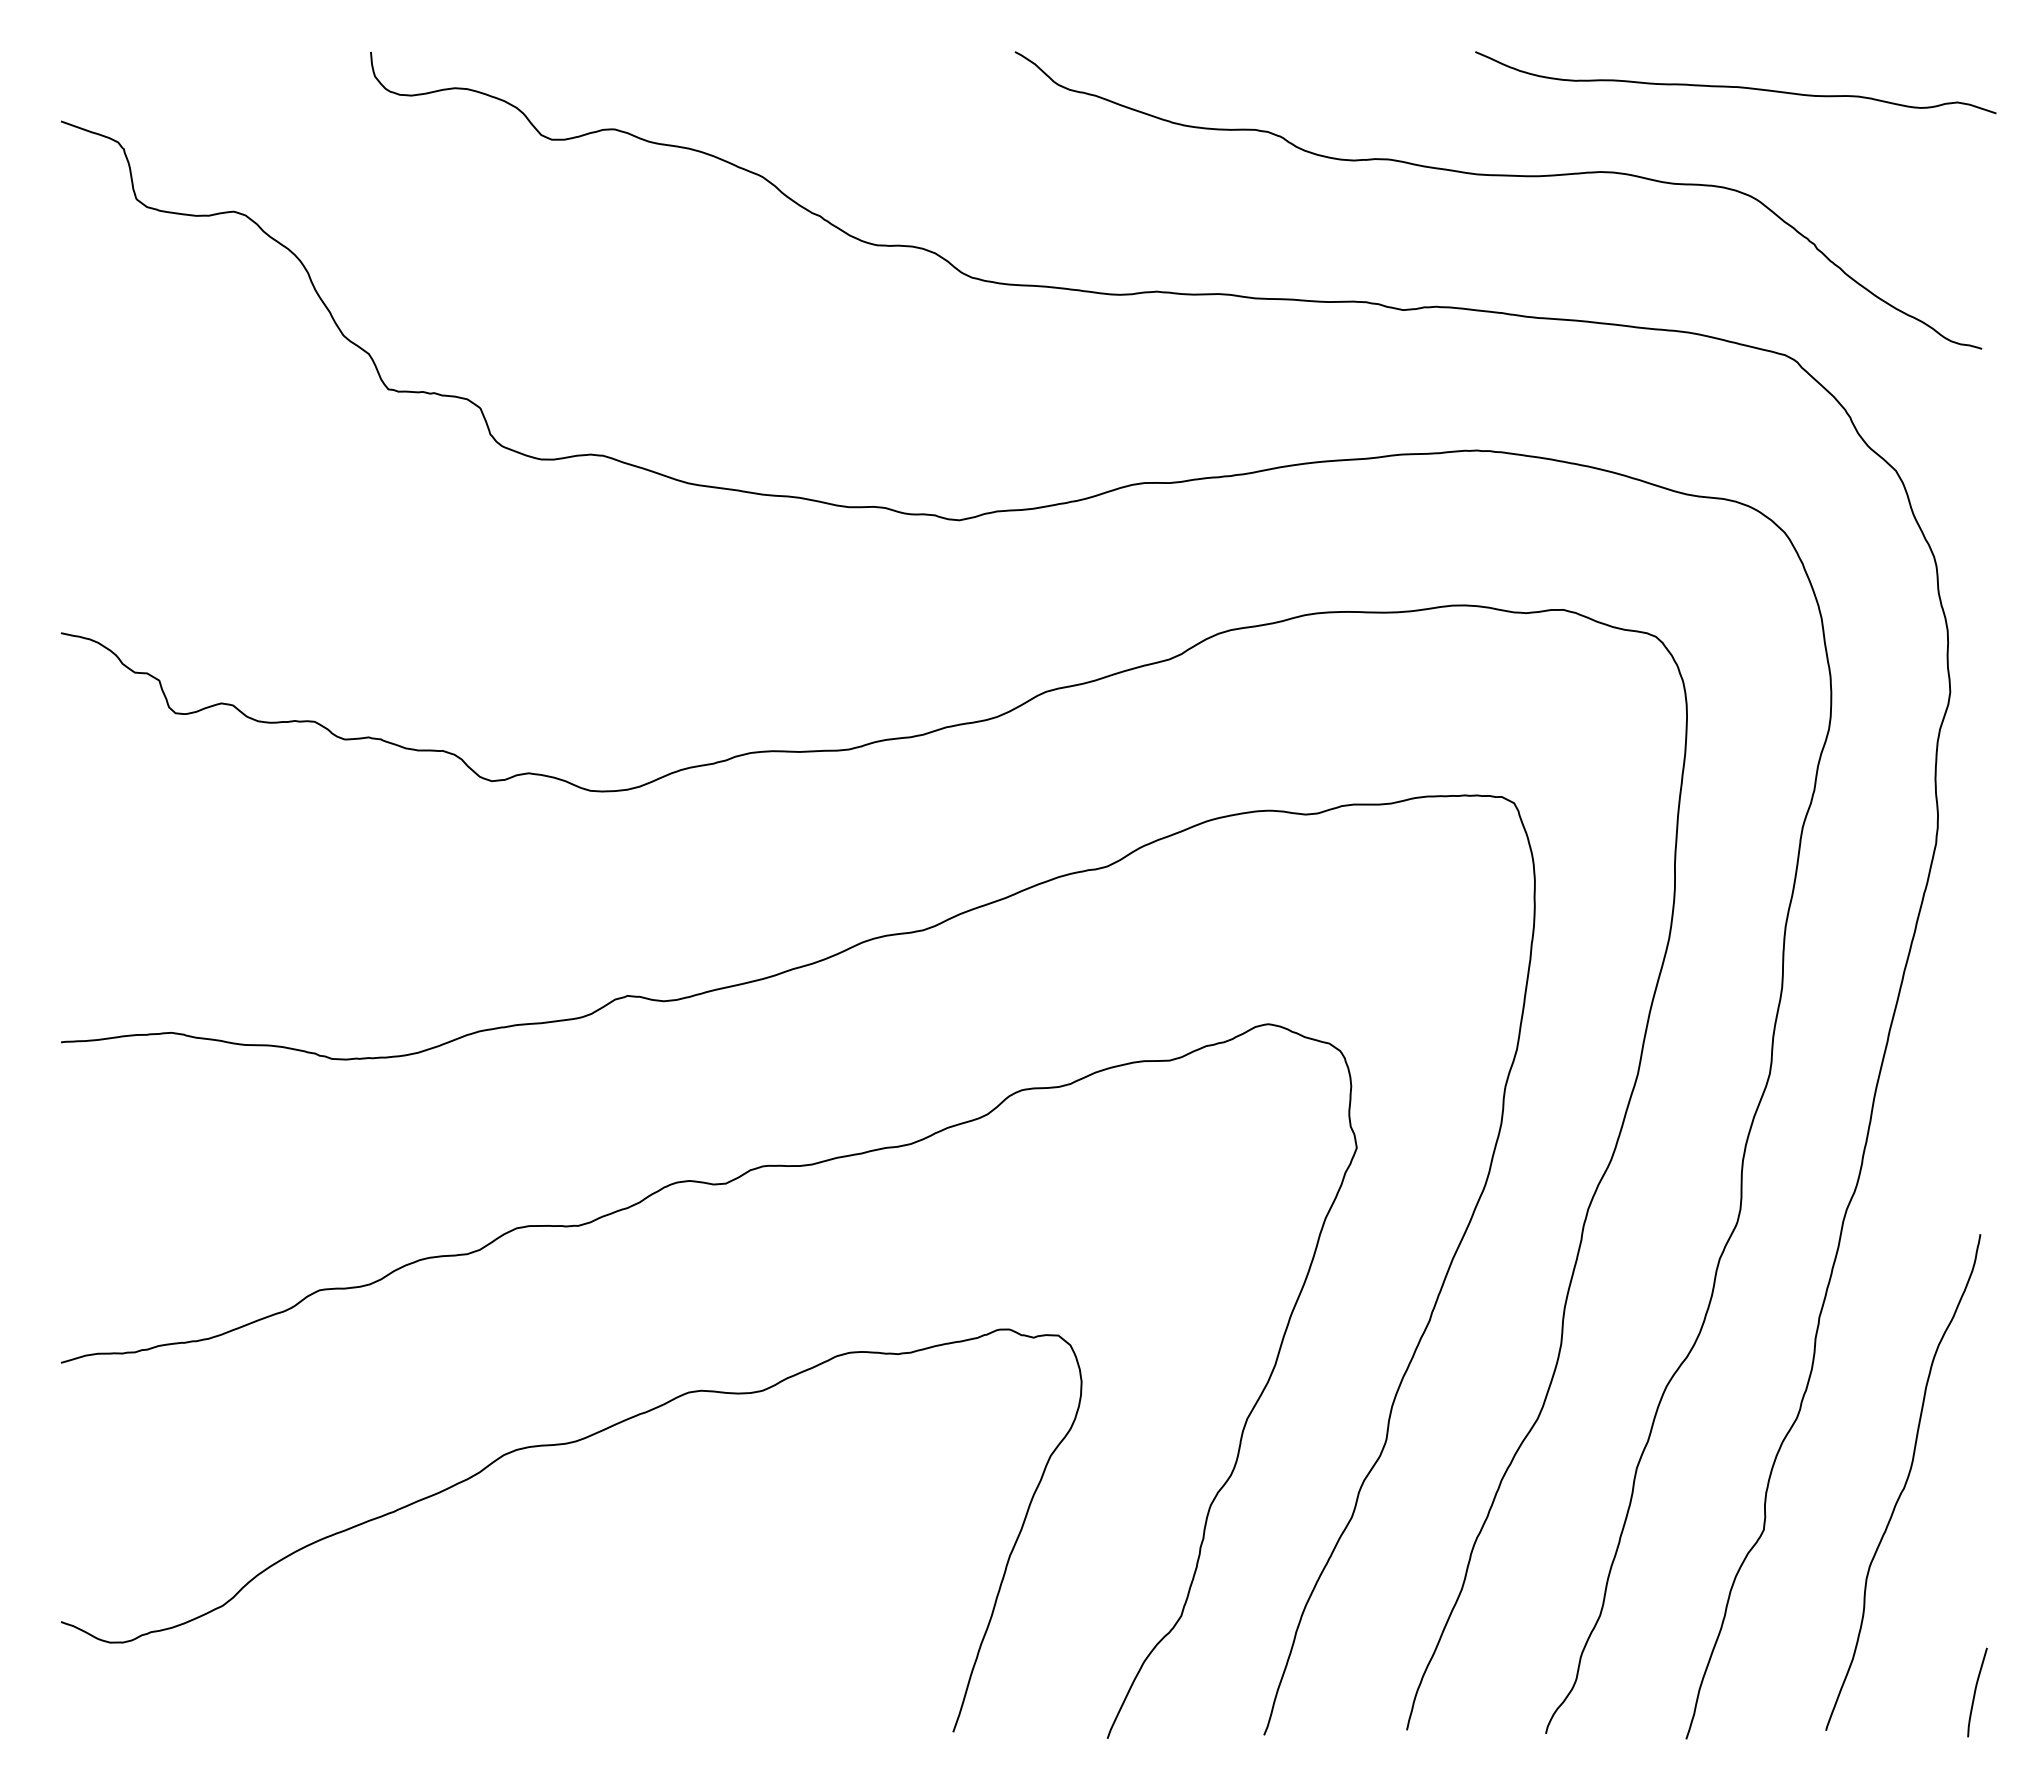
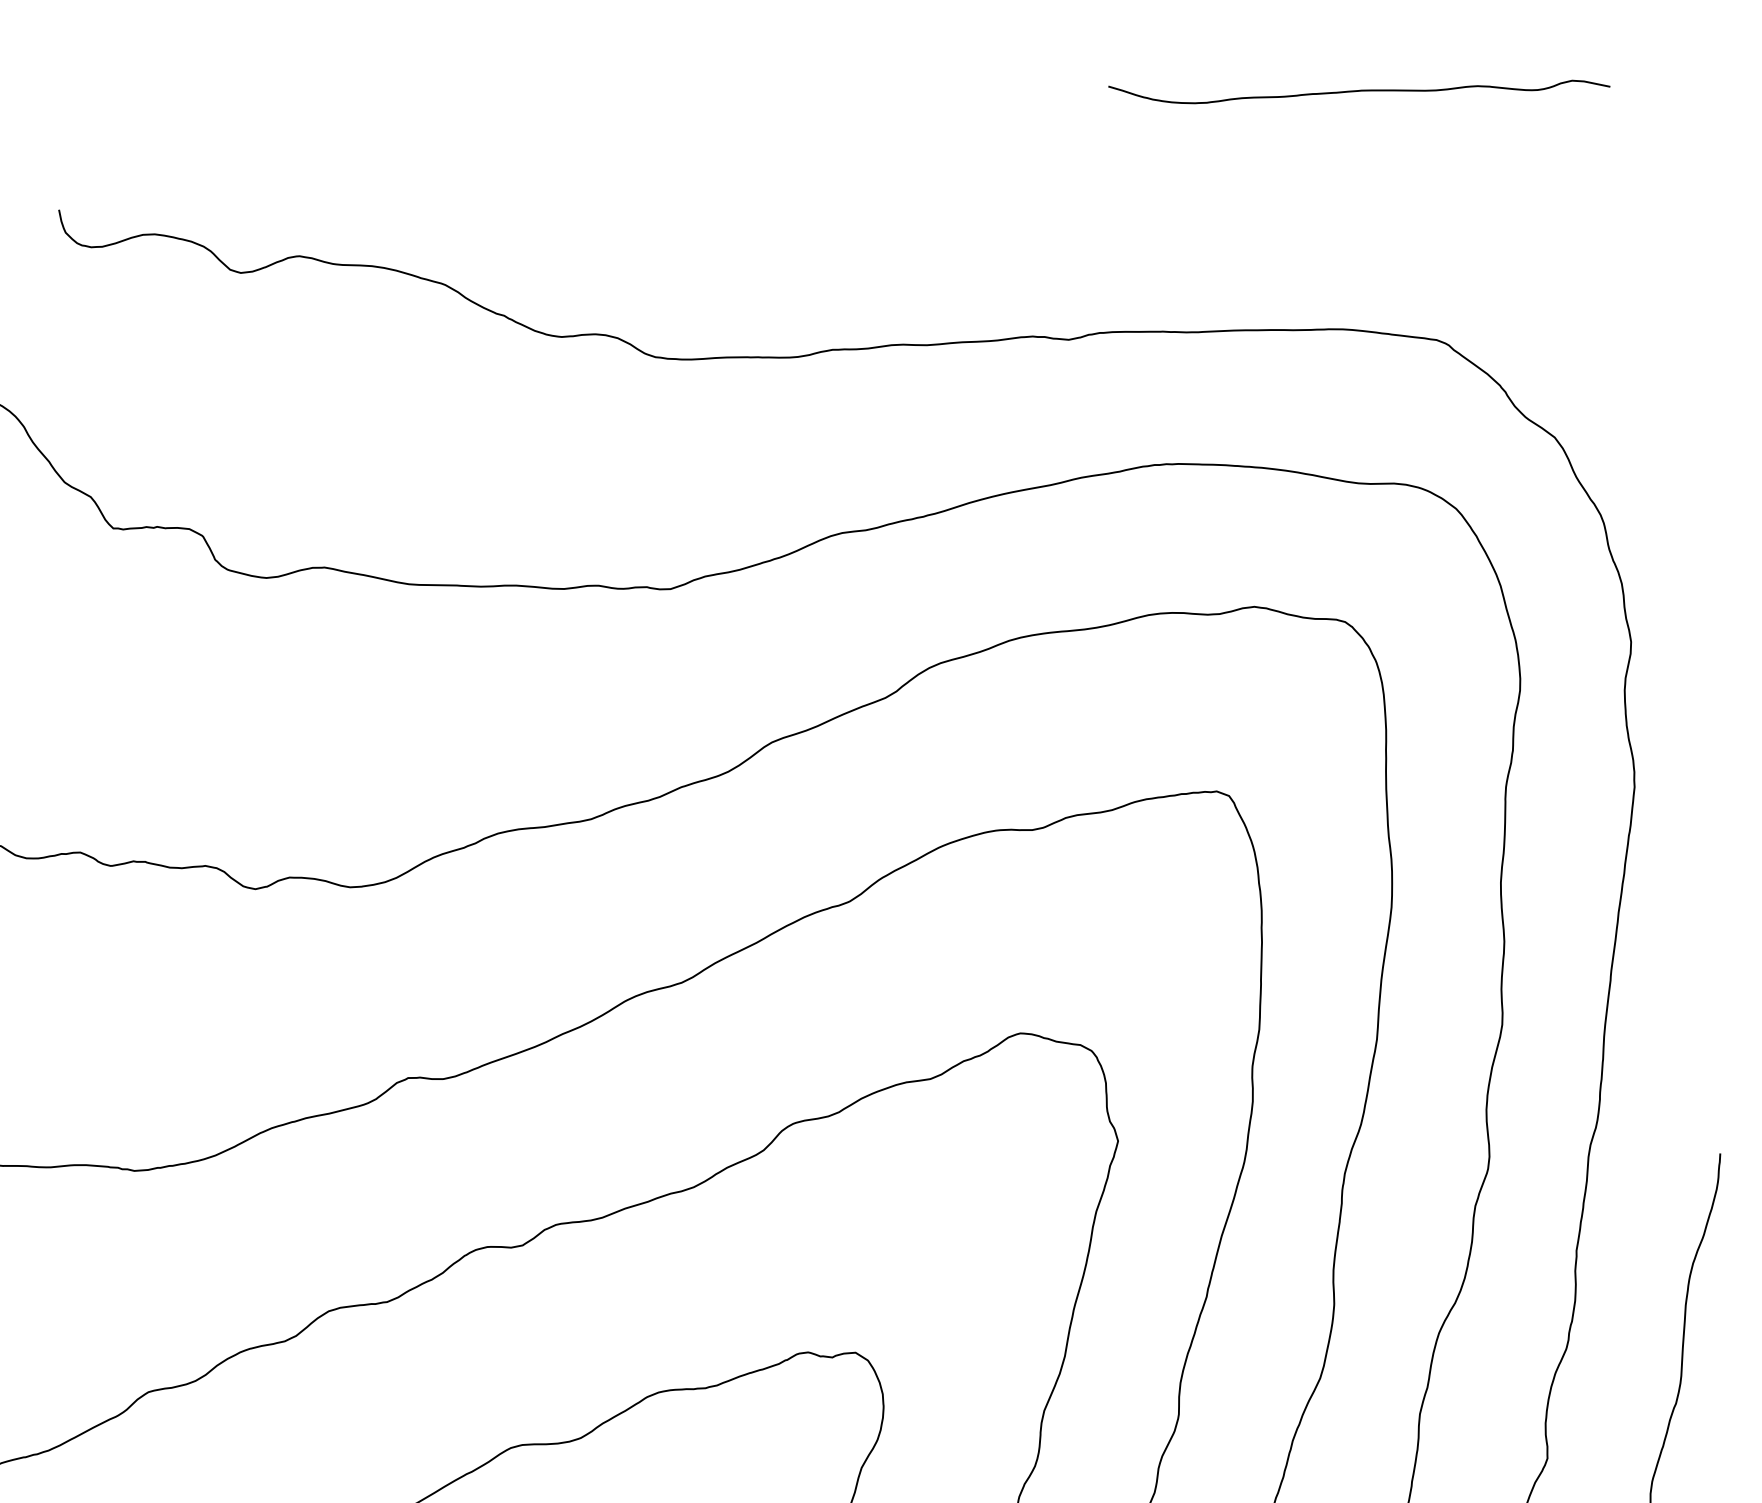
curve: (1498, 176) -> (1144, 202), removed

